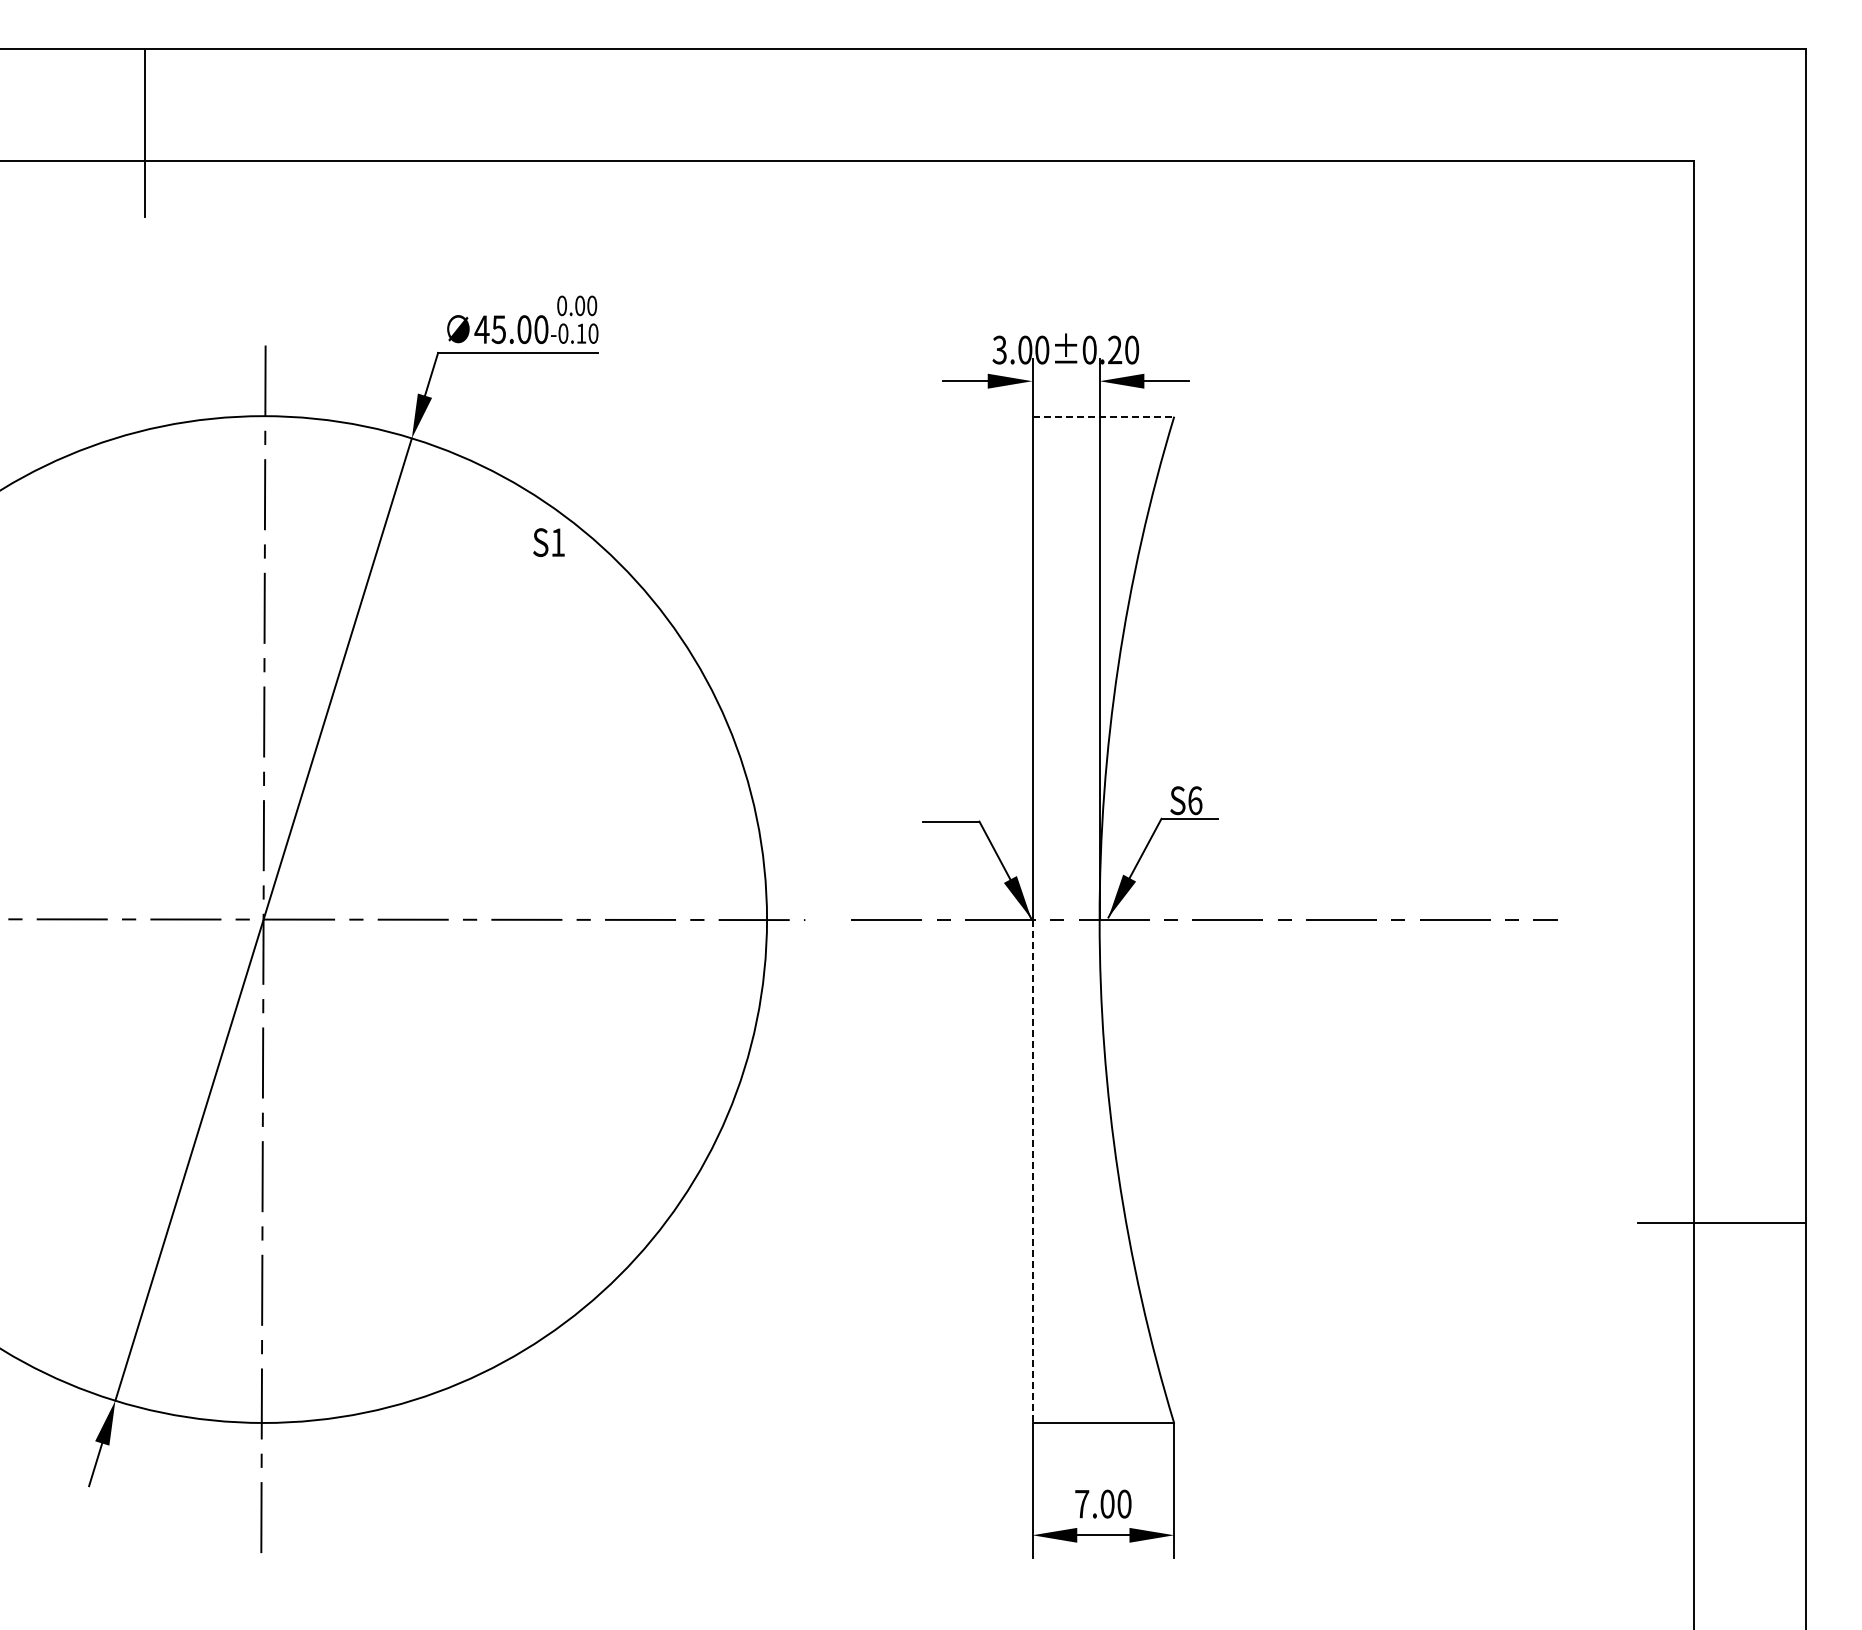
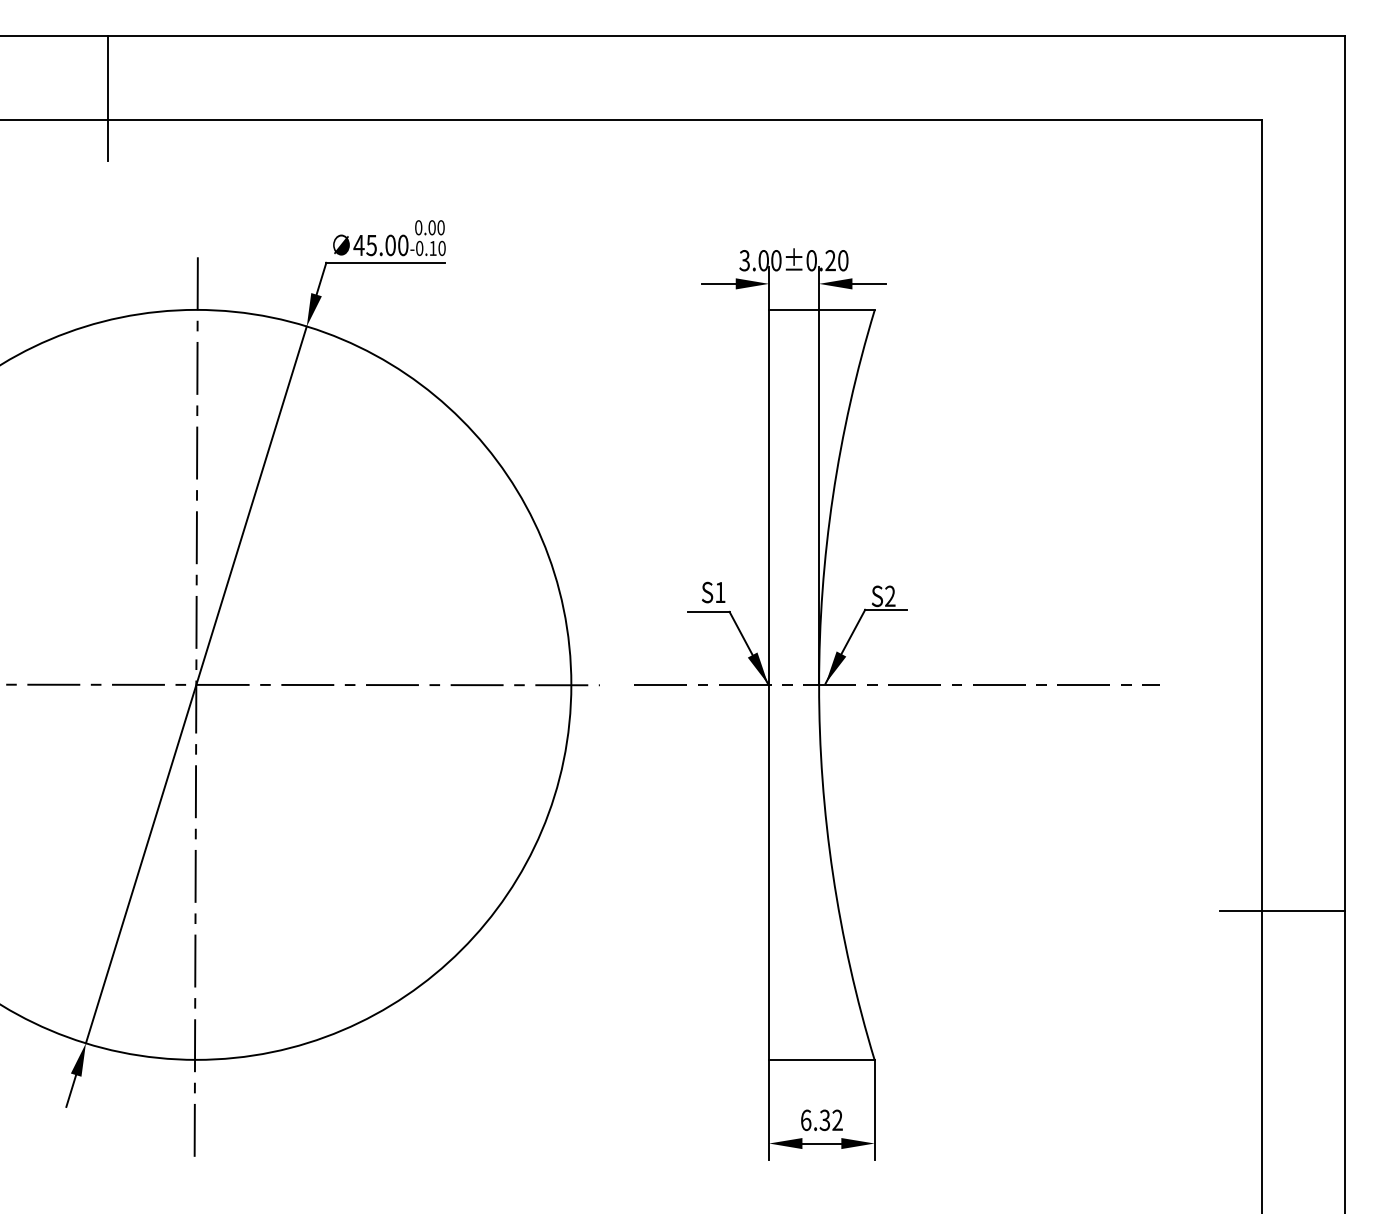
line: (1103, 416) -> (821, 310), dashed -> solid
text: (548, 542) -> (713, 592), moved
text: (1195, 800) -> (890, 596), S6 -> S2
line: (1032, 1171) -> (769, 872), dashed -> solid
text: (1103, 1503) -> (821, 1119), 7.00 -> 6.32

